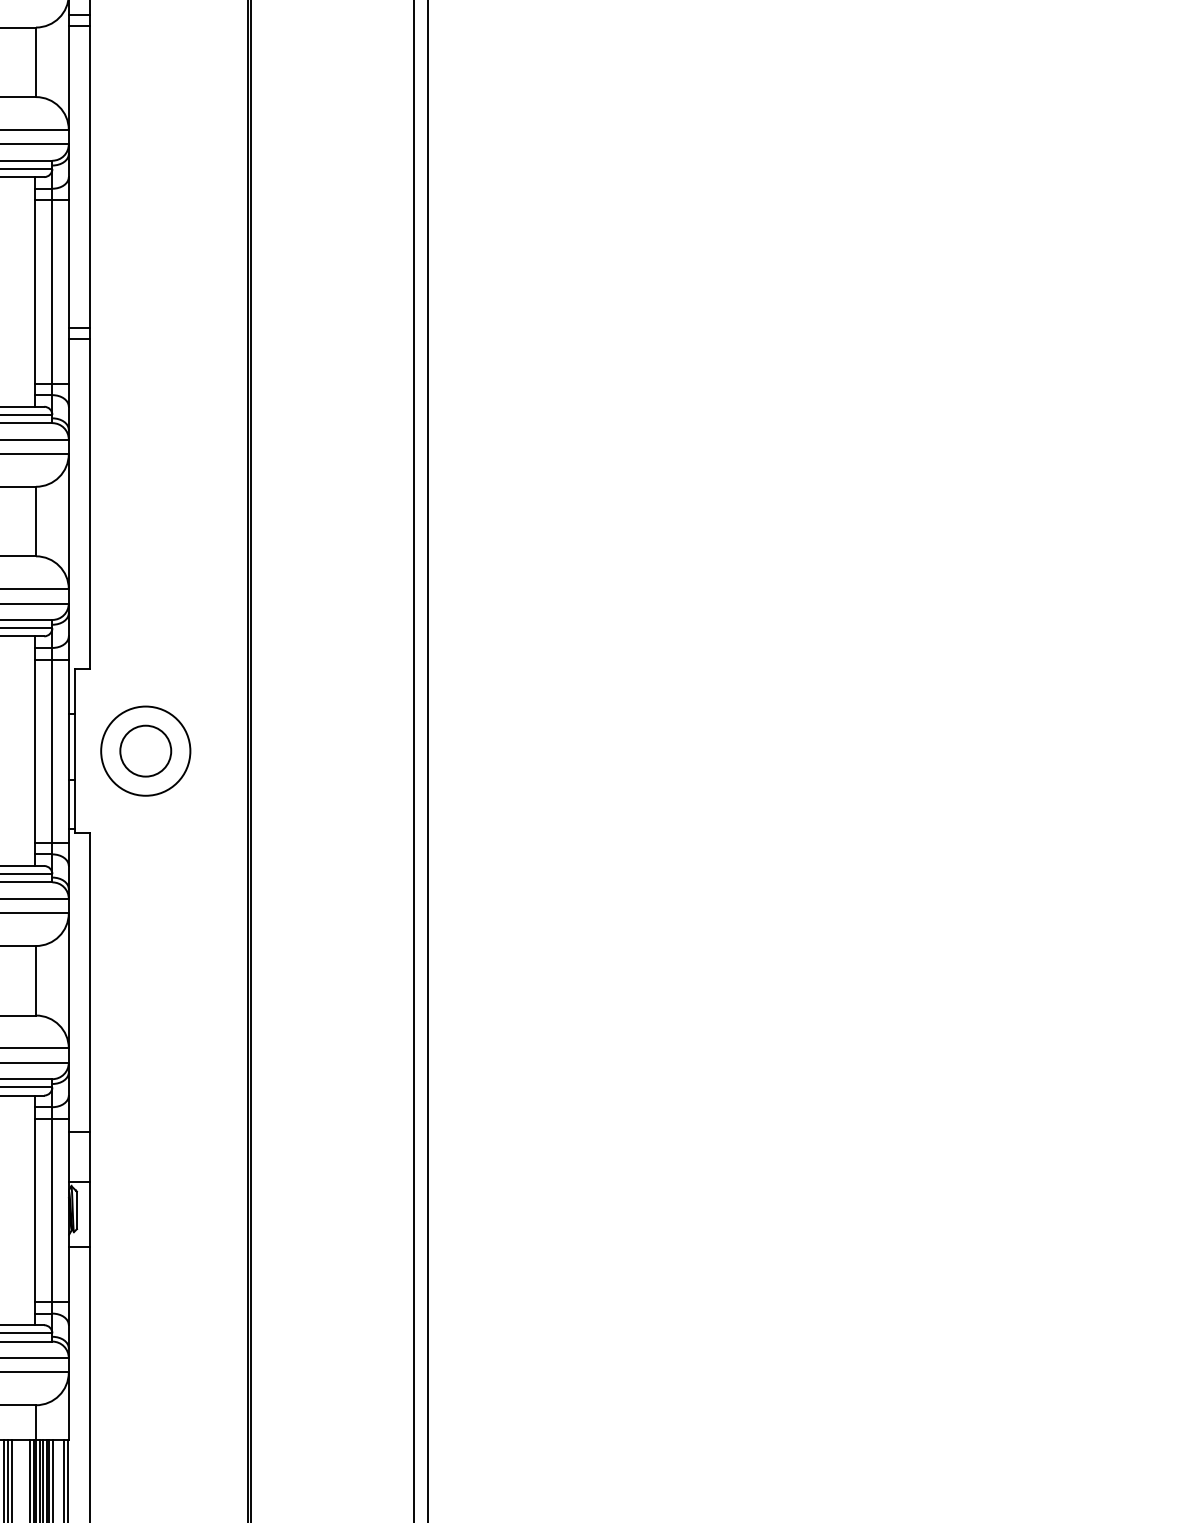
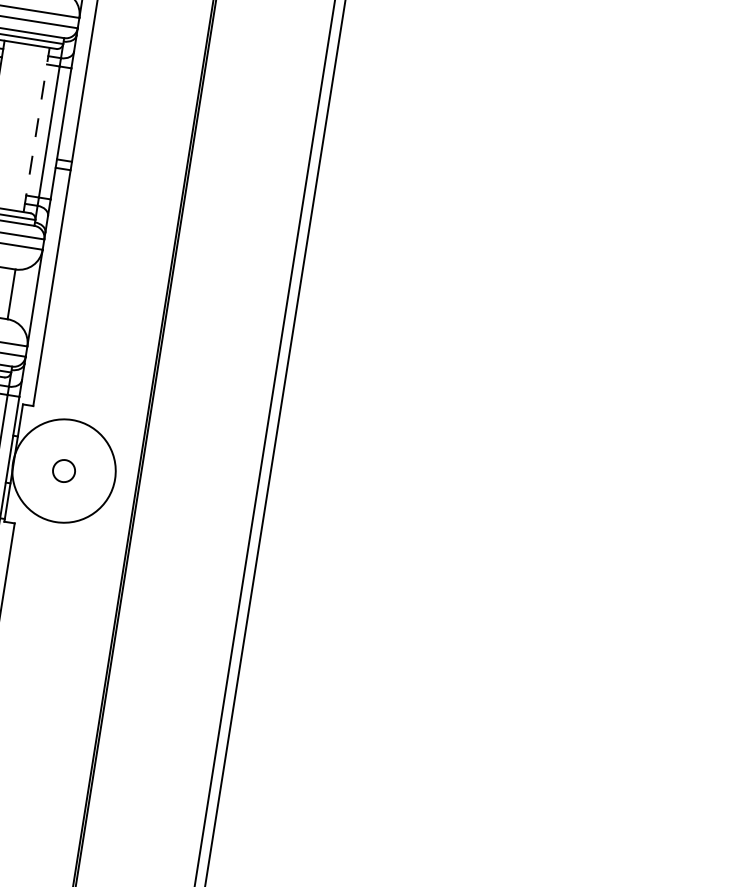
line: (34, 291) -> (36, 129), solid -> dashed
circle: (145, 750) -> (63, 470), size x0.6
circle: (145, 750) -> (63, 470), size x1.6

